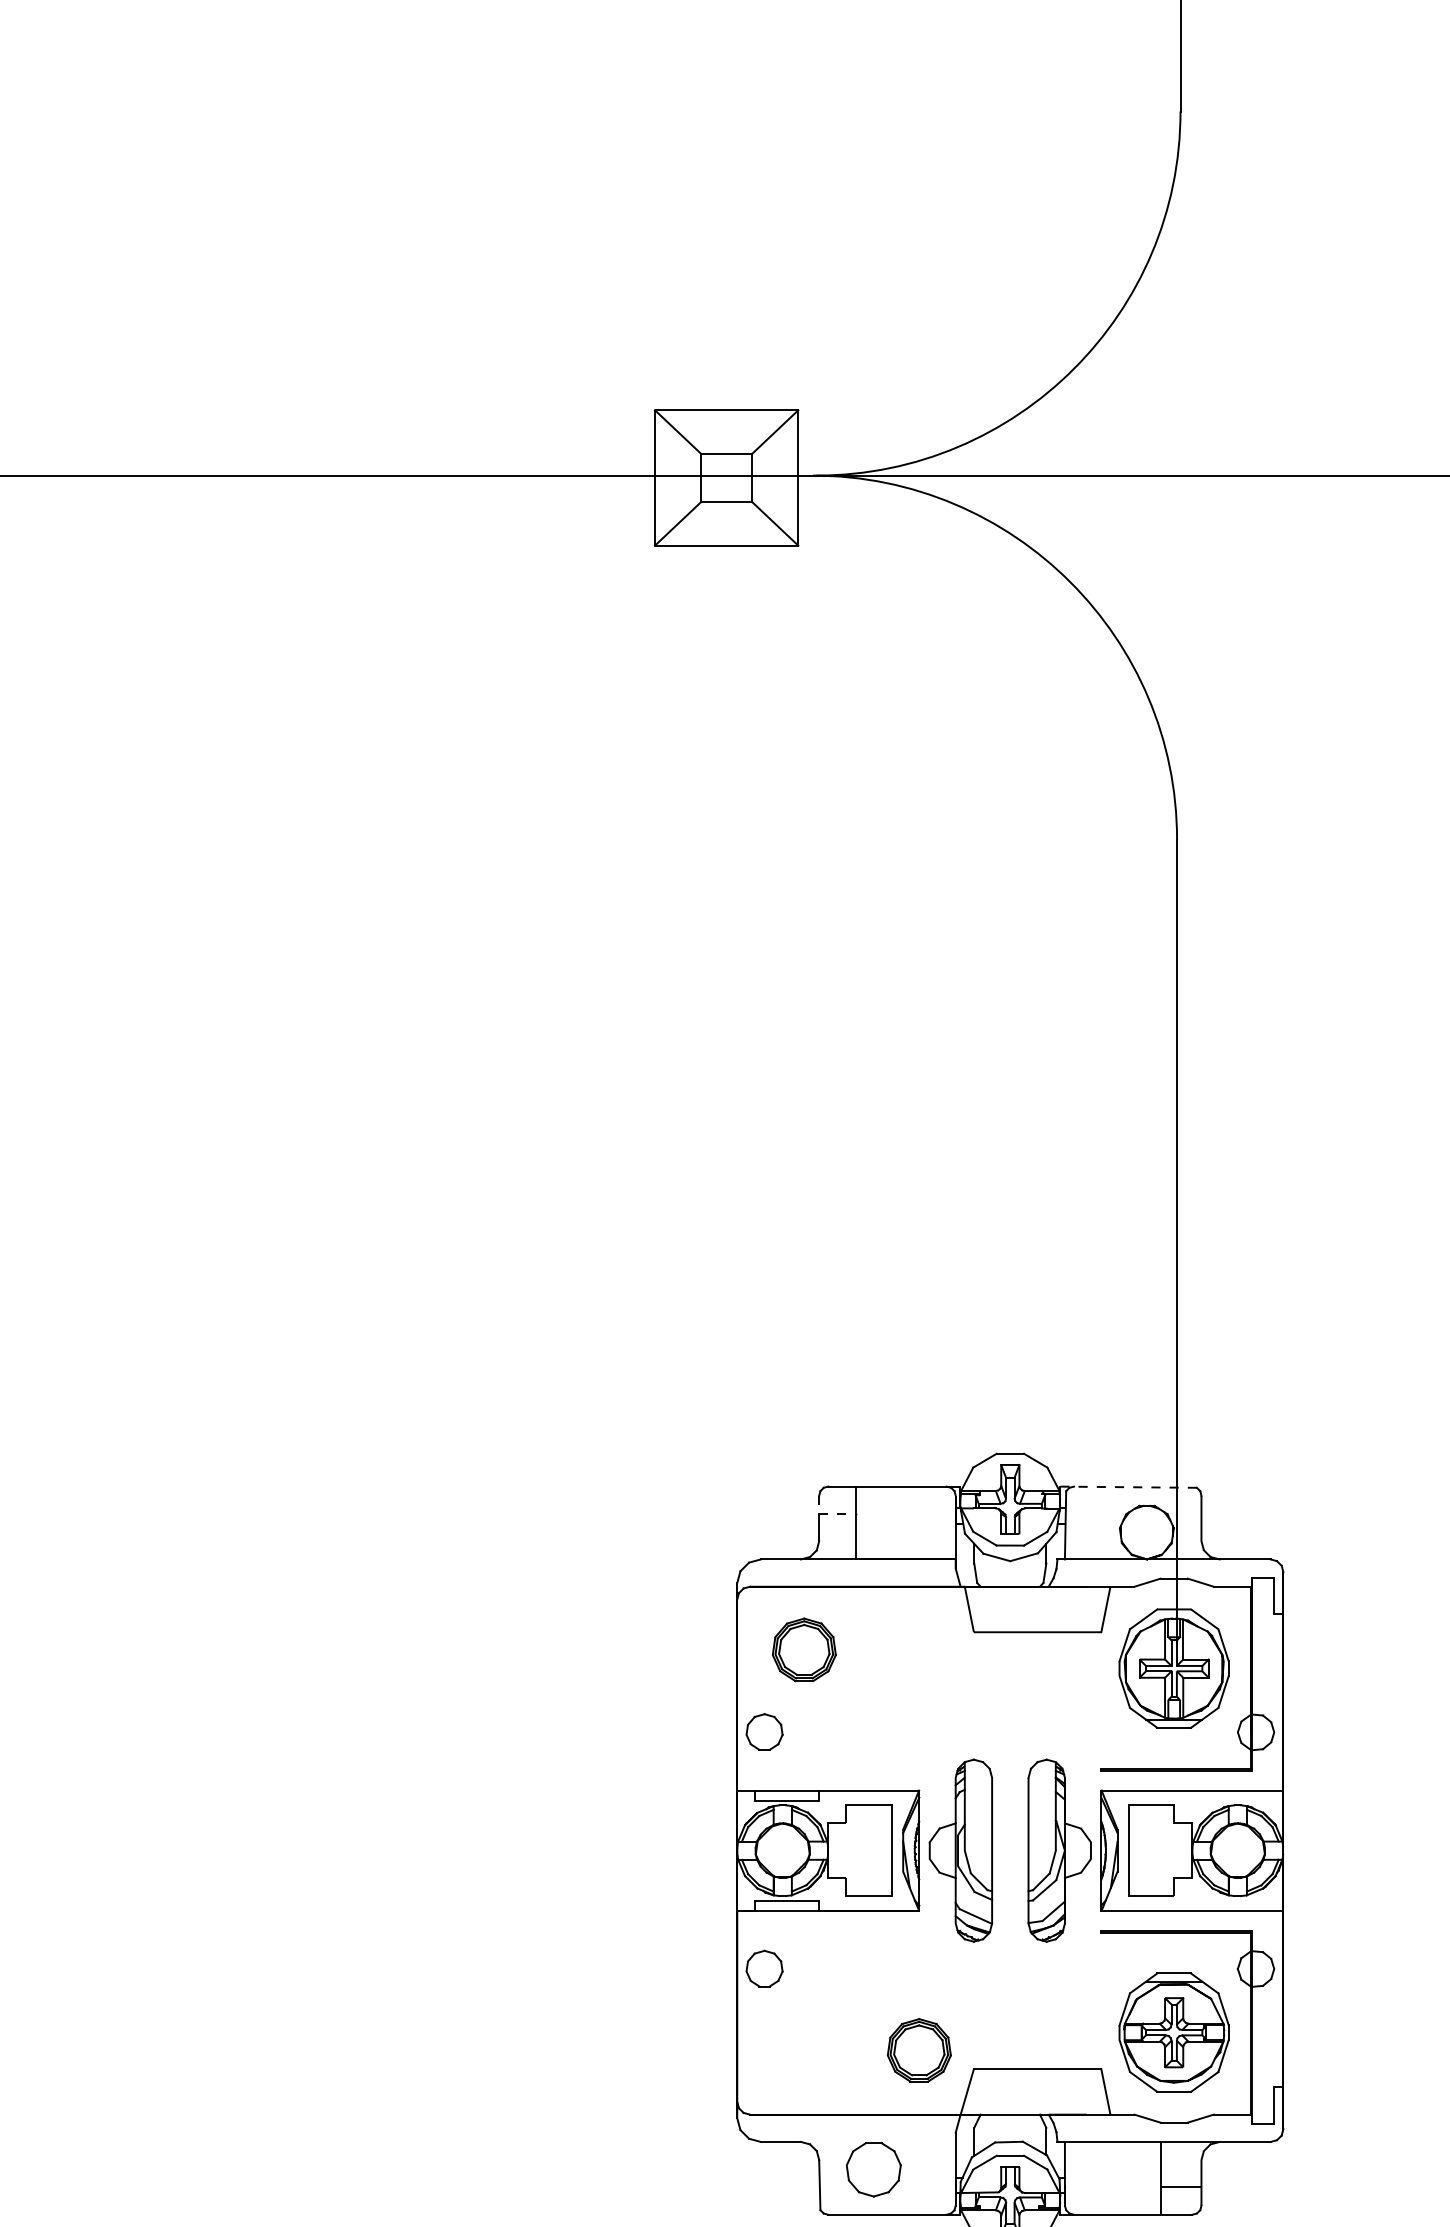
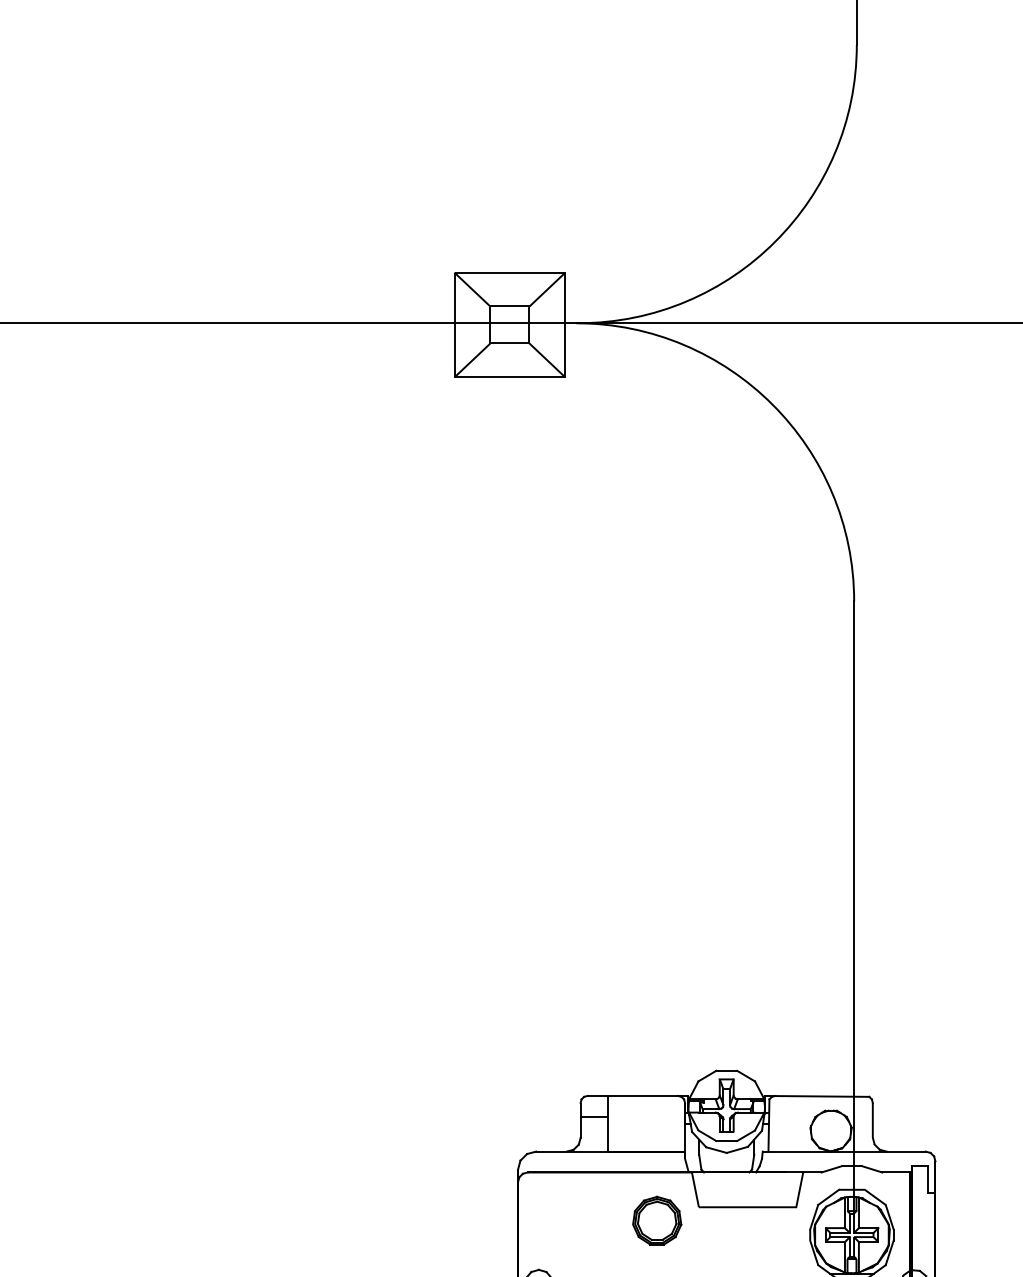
line: (1129, 1487) -> (817, 1096), dashed -> solid
line: (828, 1513) -> (587, 1116), dashed -> solid
part: (804, 1649) -> (657, 1220), moved

